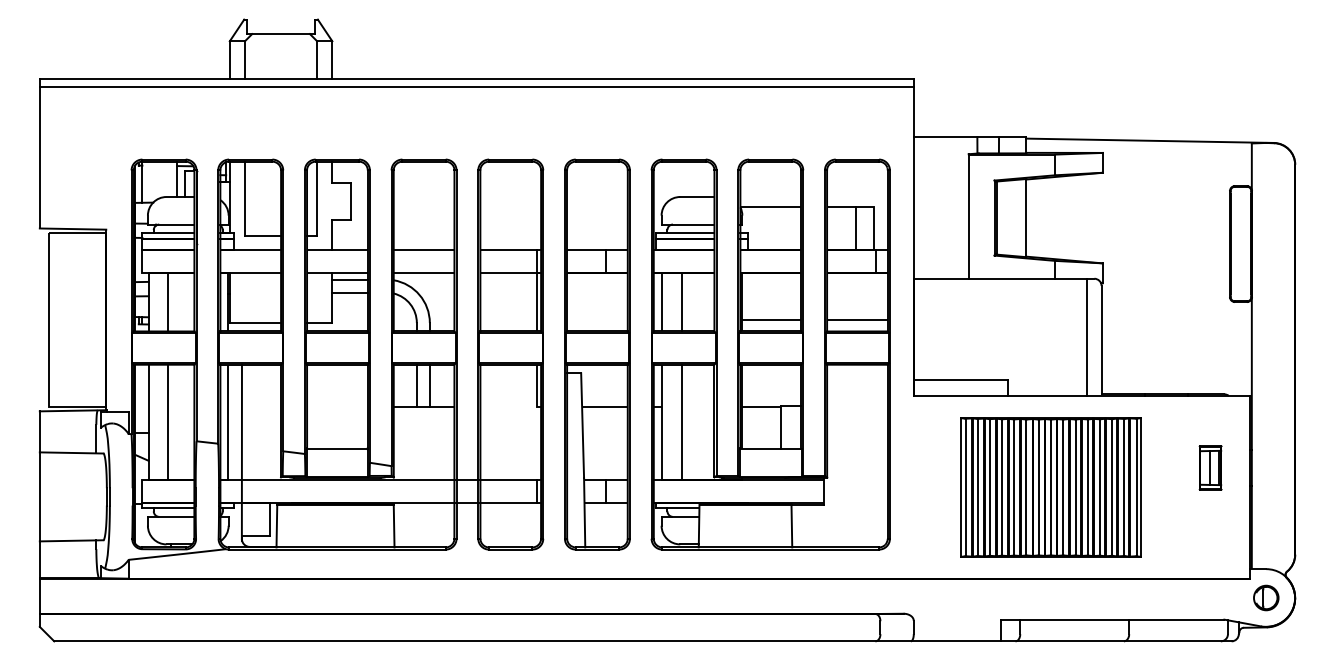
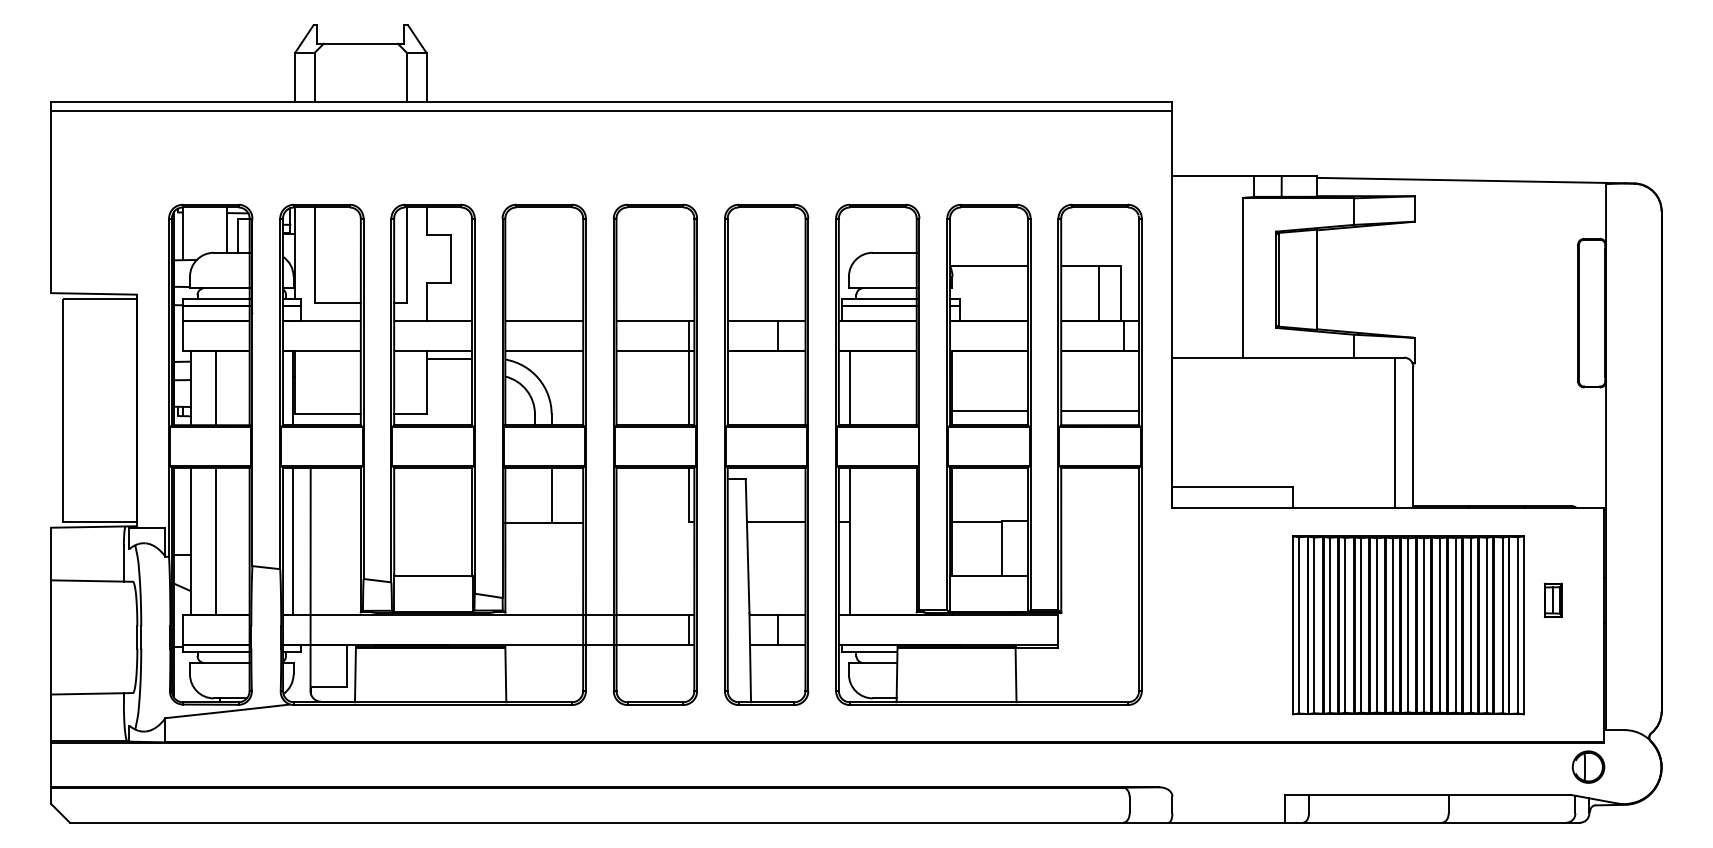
line: (350, 292) -> (449, 375), removed
line: (682, 302) -> (875, 387), removed
line: (417, 385) -> (535, 494), removed
line: (682, 422) -> (875, 541), removed
part: (1210, 468) -> (1553, 600), size x0.6
part: (1051, 487) -> (1408, 625), moved
part: (1266, 597) -> (1588, 766), moved

